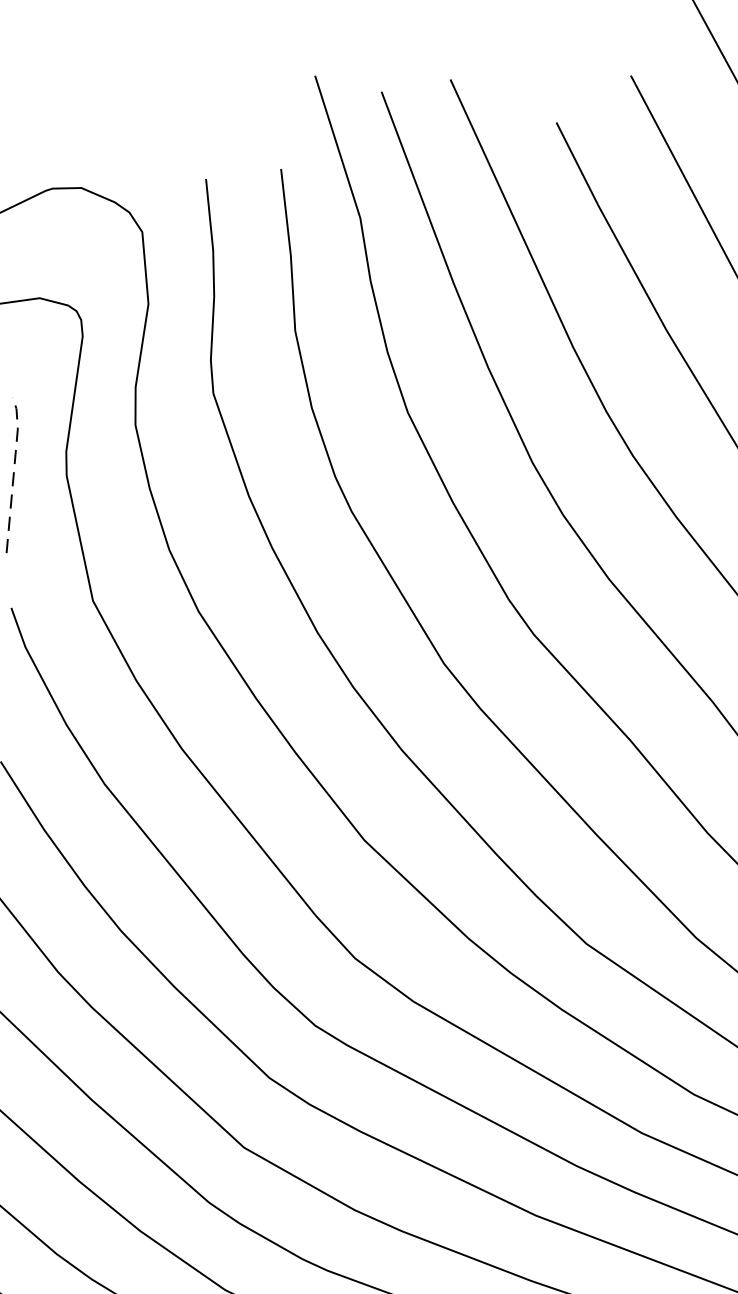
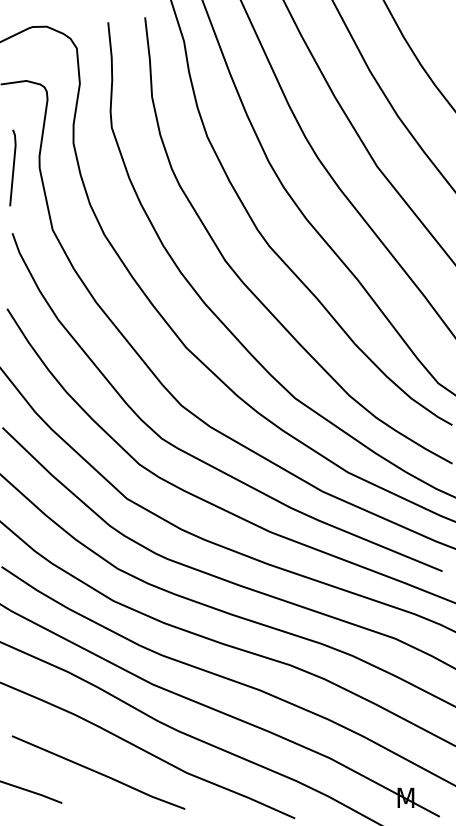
line: (13, 470) -> (13, 165), dashed -> solid

